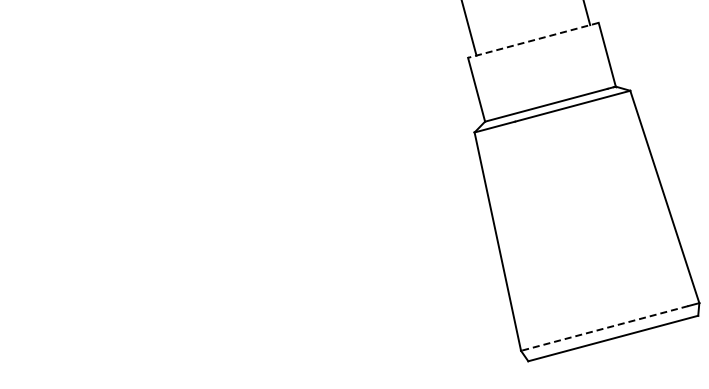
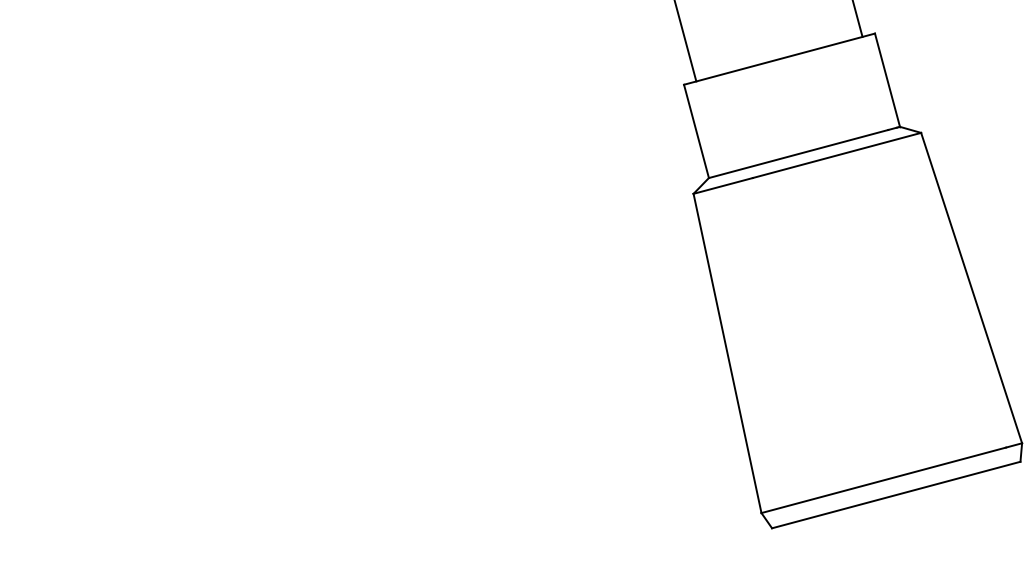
line: (533, 40) -> (779, 59), dashed -> solid
line: (604, 328) -> (883, 480), dashed -> solid

